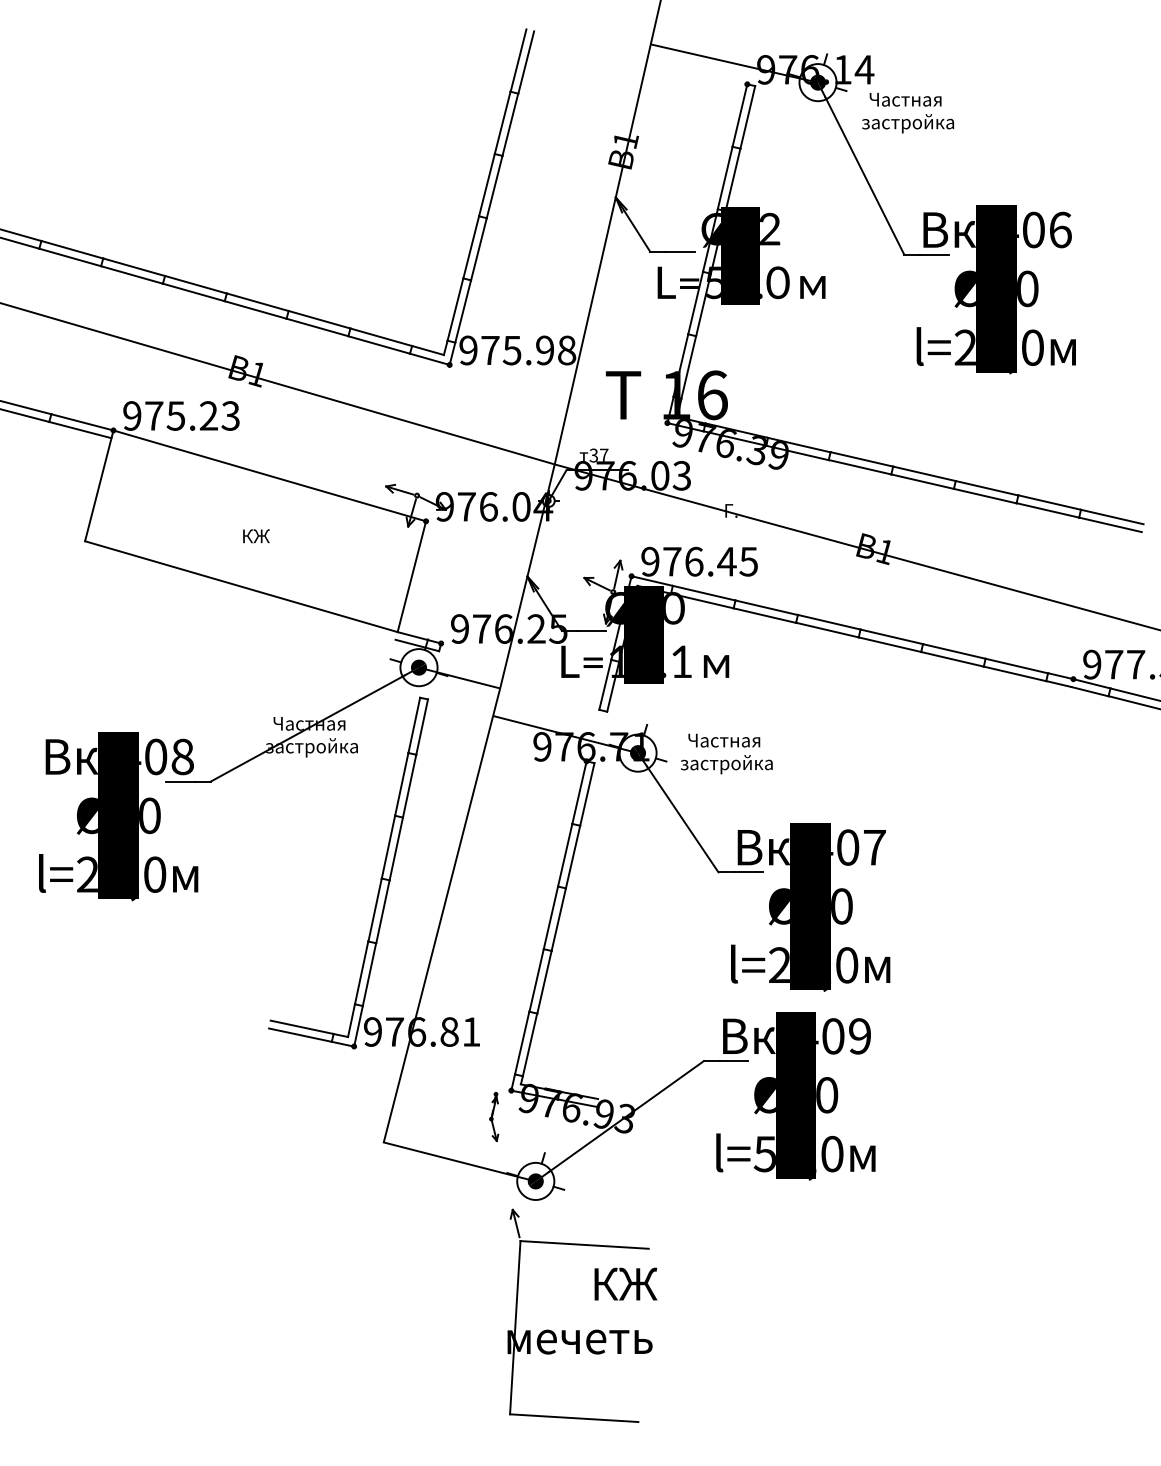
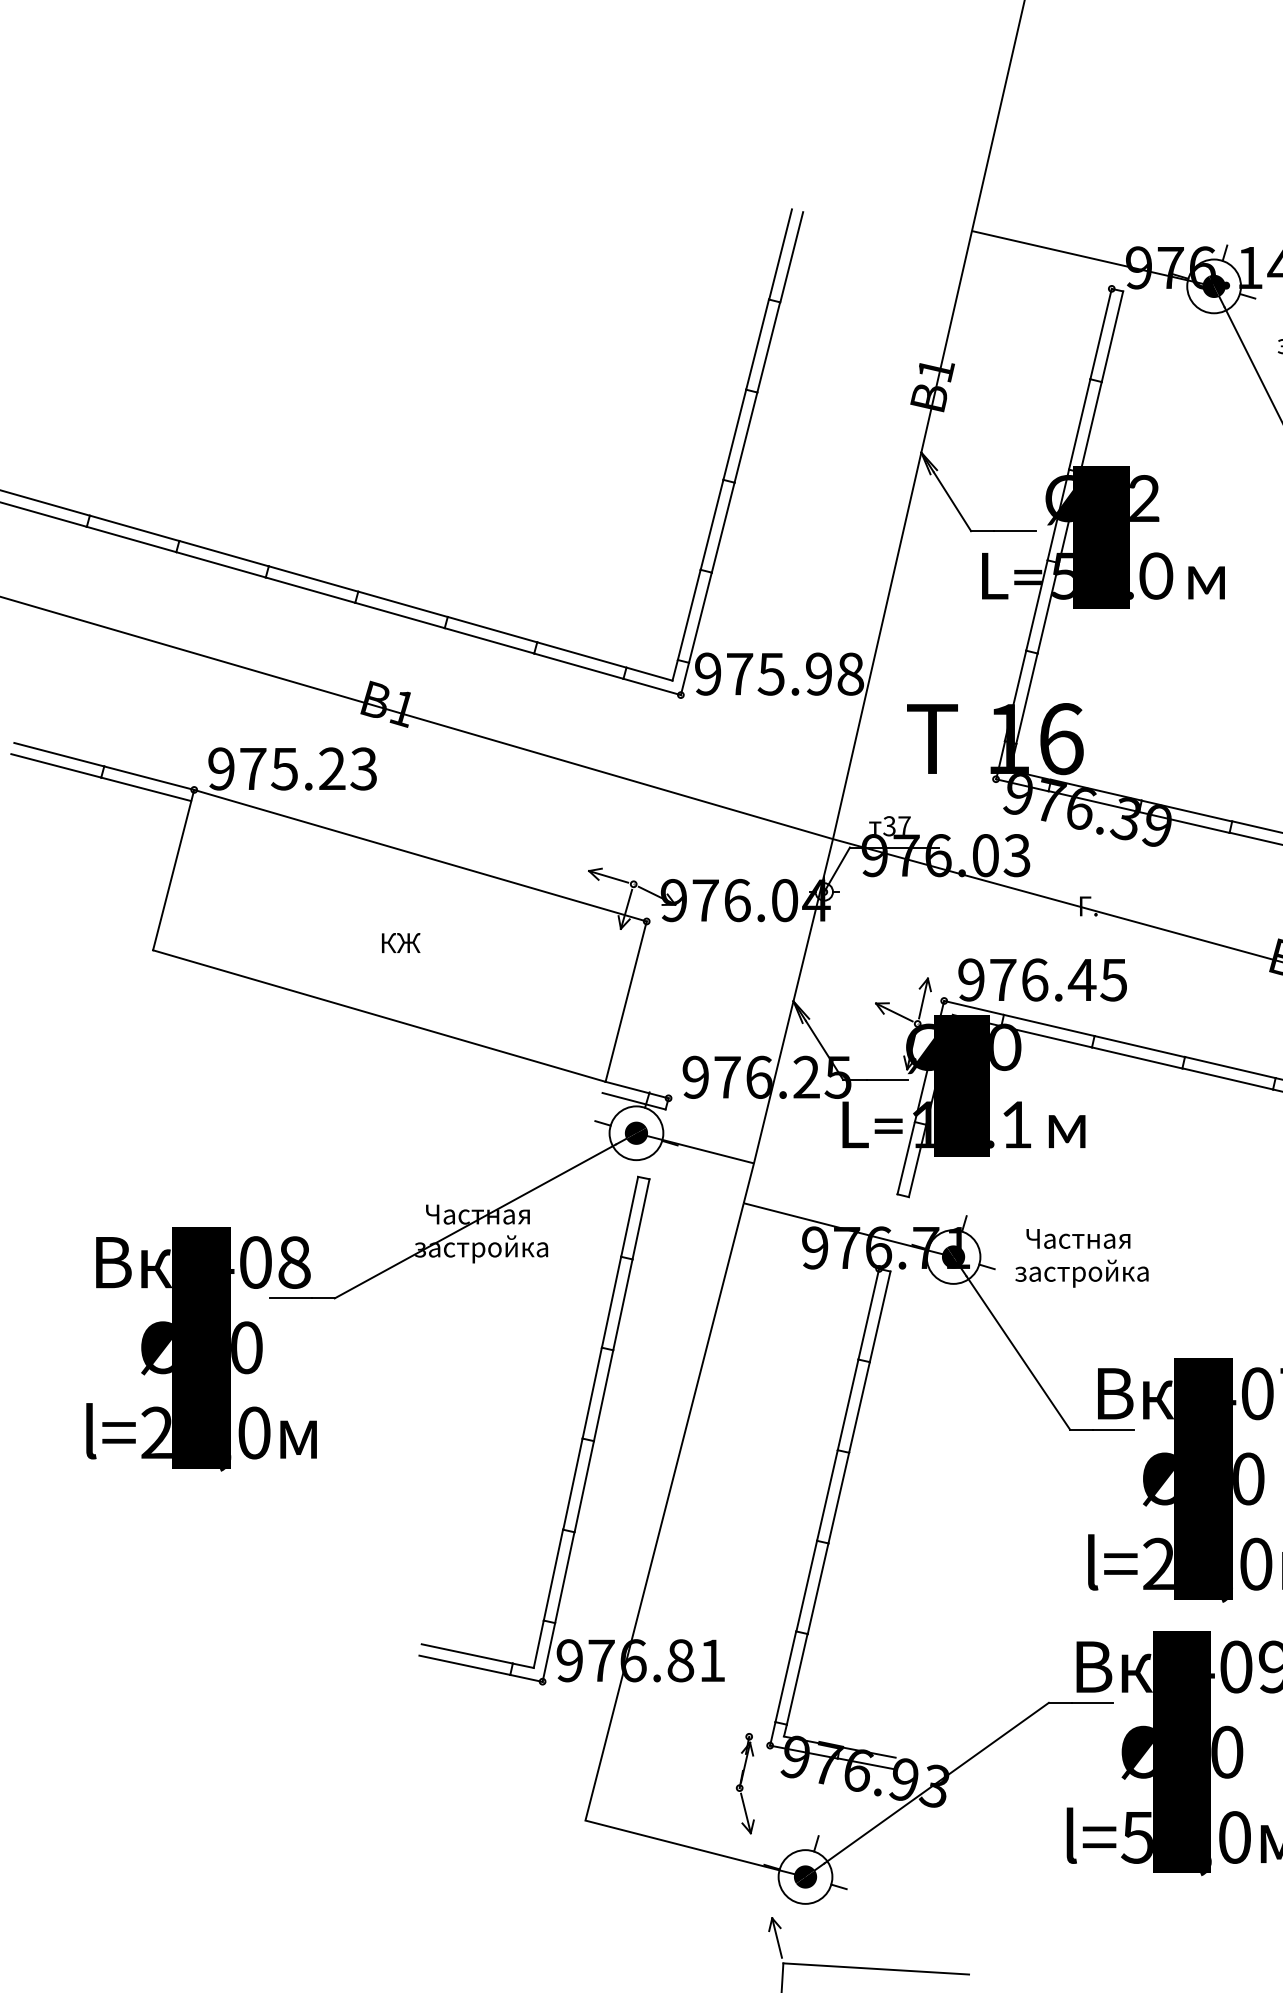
part: (493, 1116) -> (744, 1783), size x1.43

